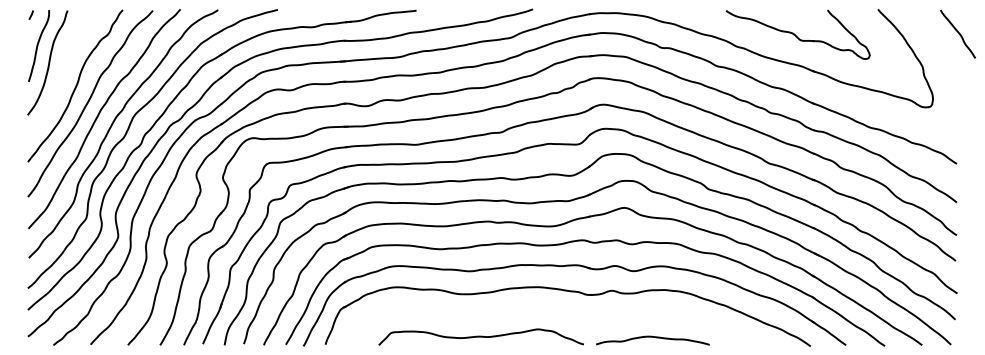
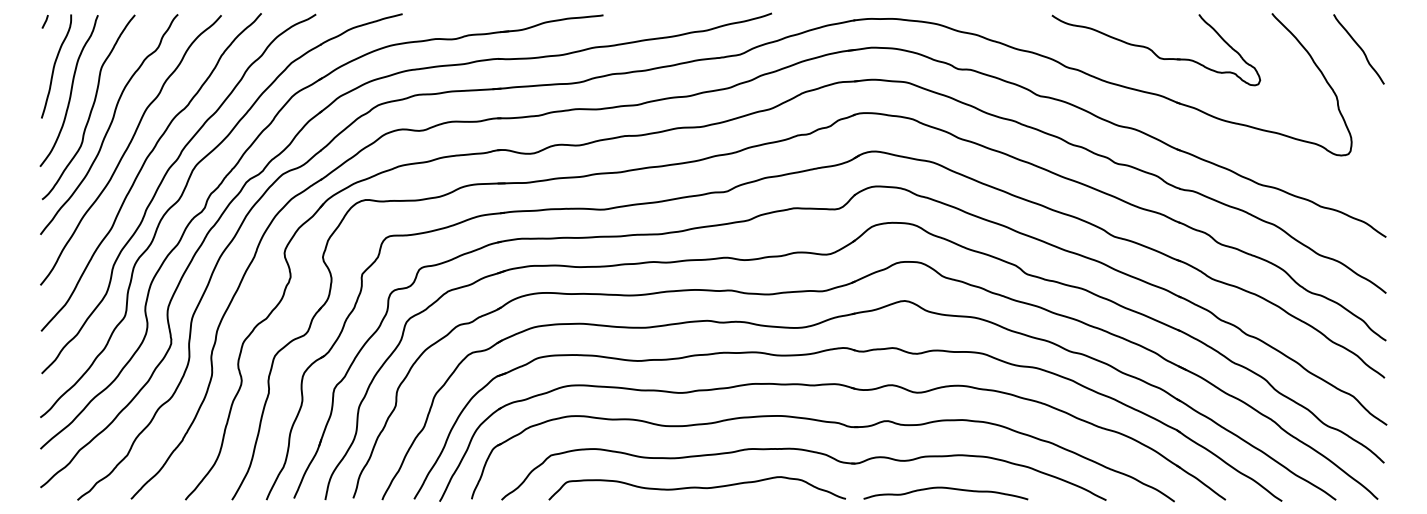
curve: (957, 32) -> (1358, 46), moved
curve: (62, 74) -> (90, 107), added
part: (557, 312) -> (807, 452), added

